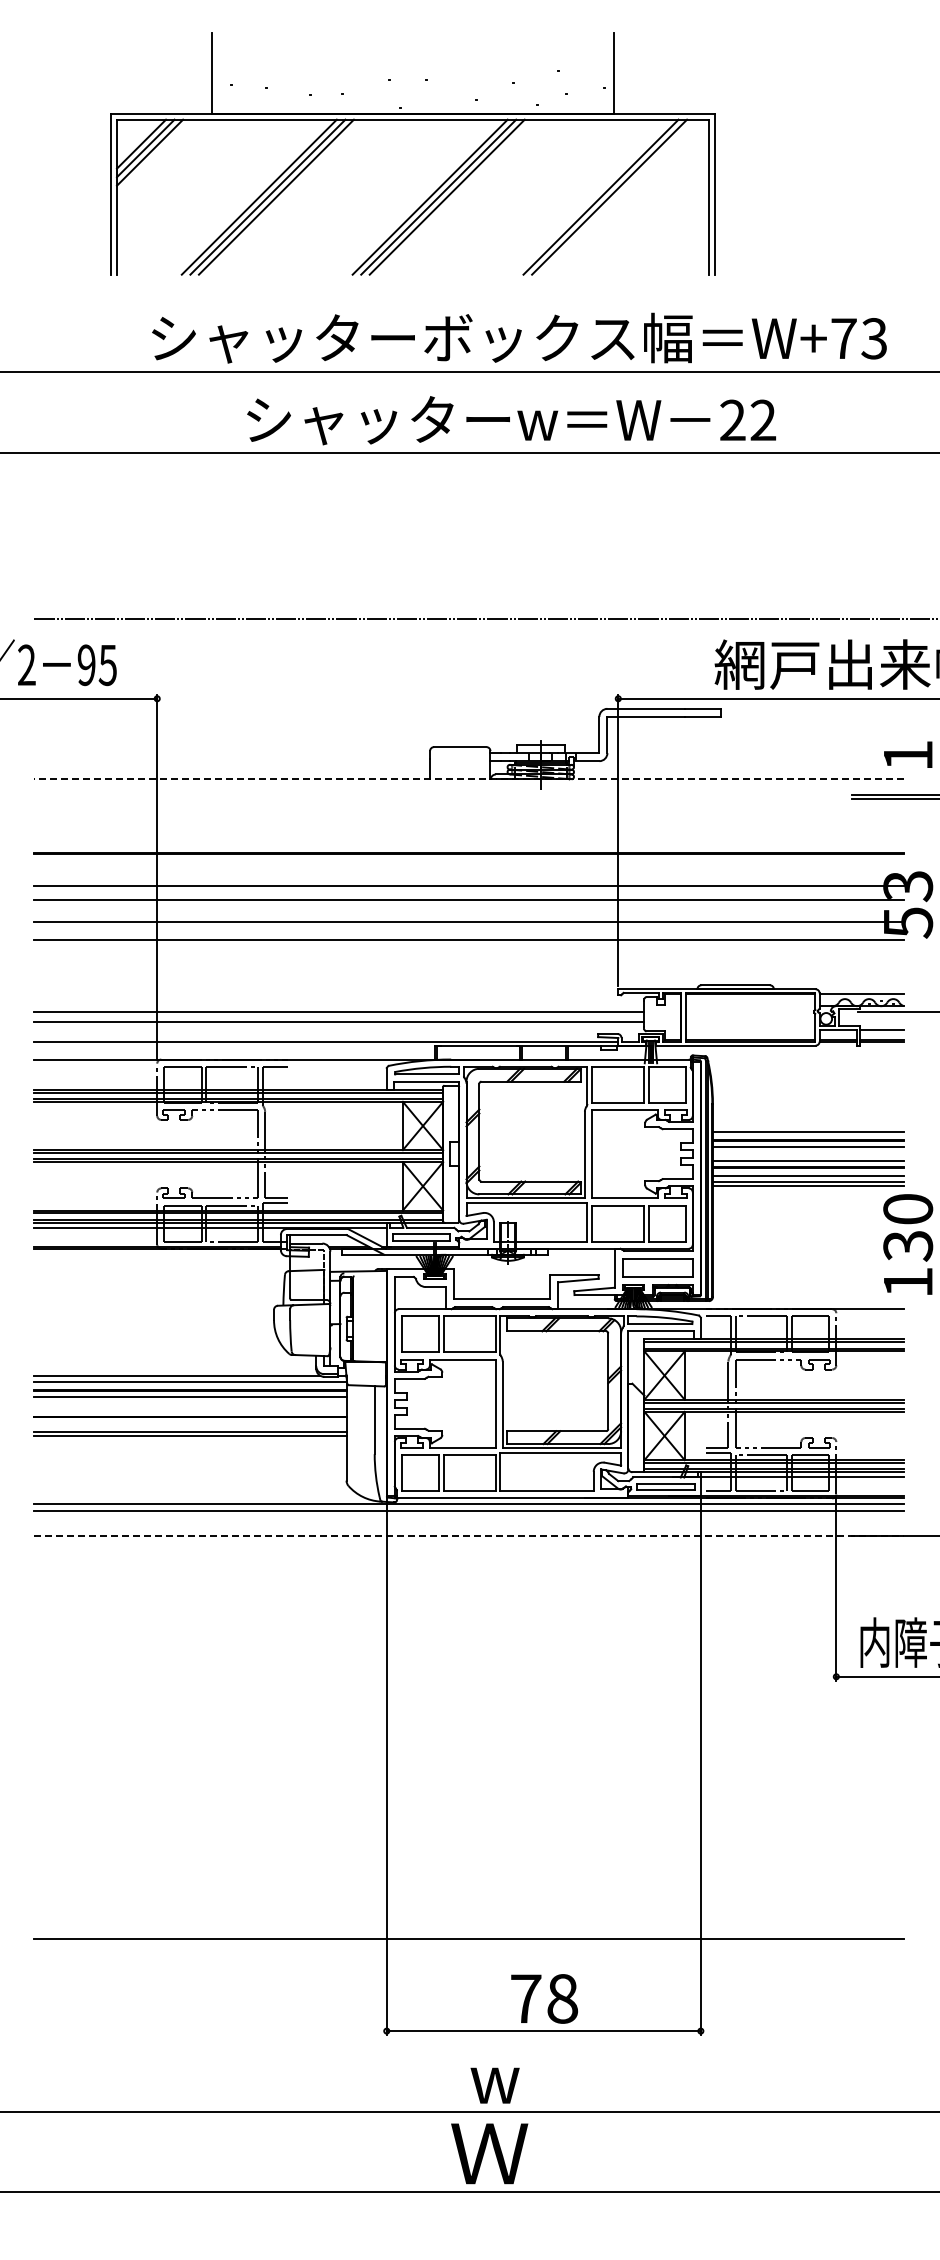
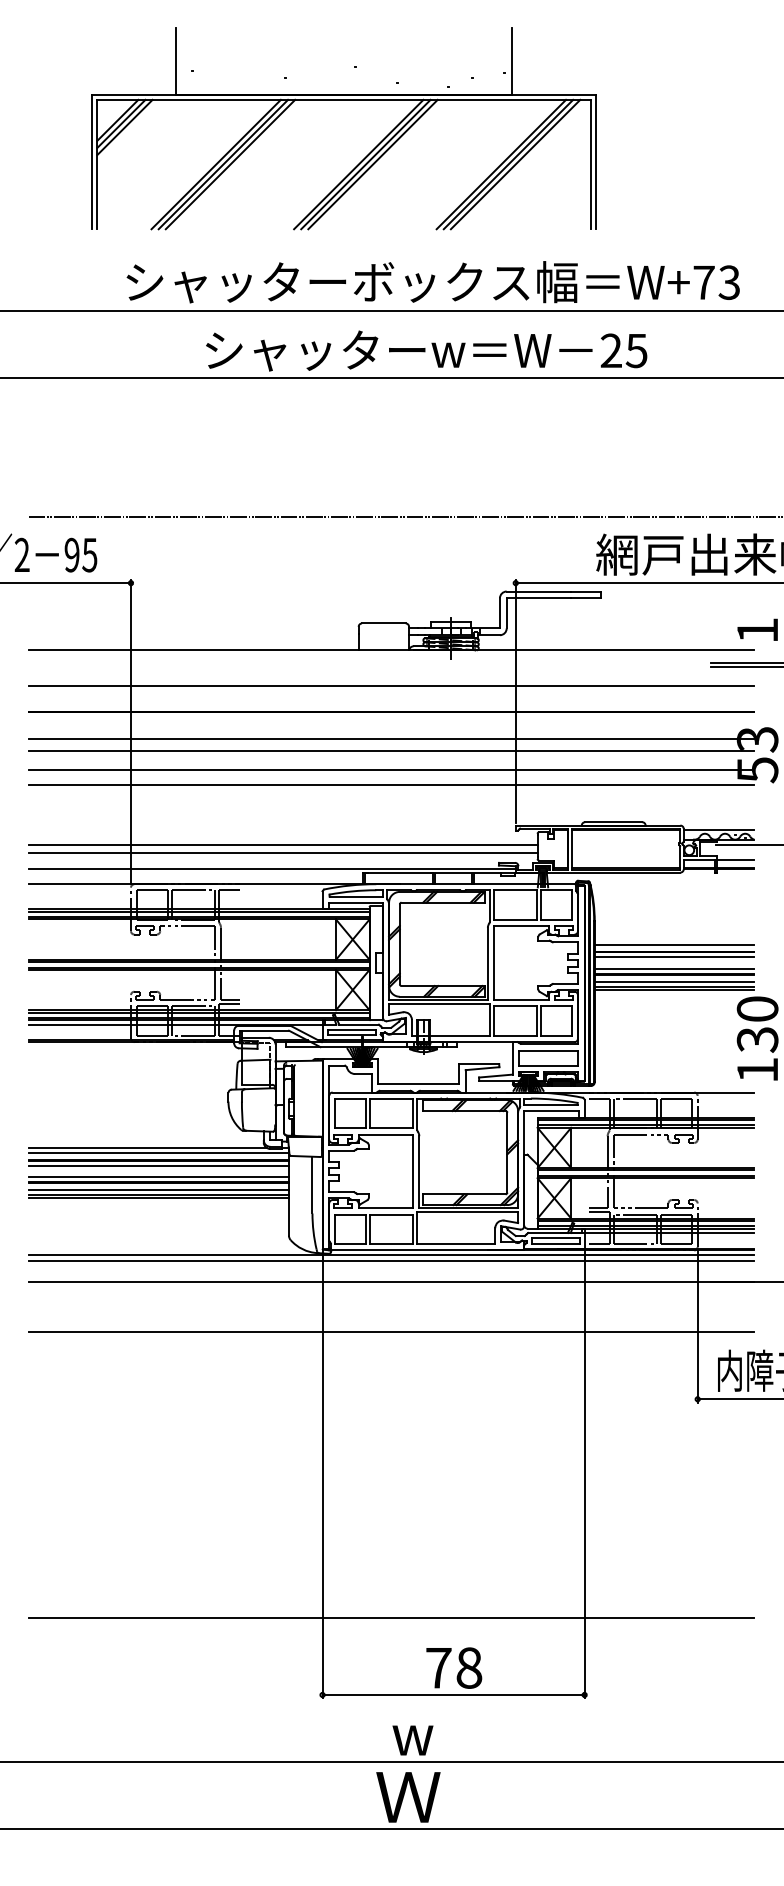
line: (617, 196) -> (515, 163), added
text: (763, 420) -> (636, 350), 22 -> 25
line: (469, 779) -> (391, 650), dashed -> solid
line: (469, 822) -> (391, 686), added
line: (190, 1410) -> (158, 1177), added
line: (190, 1425) -> (158, 1189), added
line: (469, 1535) -> (391, 1281), dashed -> solid
line: (469, 1596) -> (391, 1332), added

